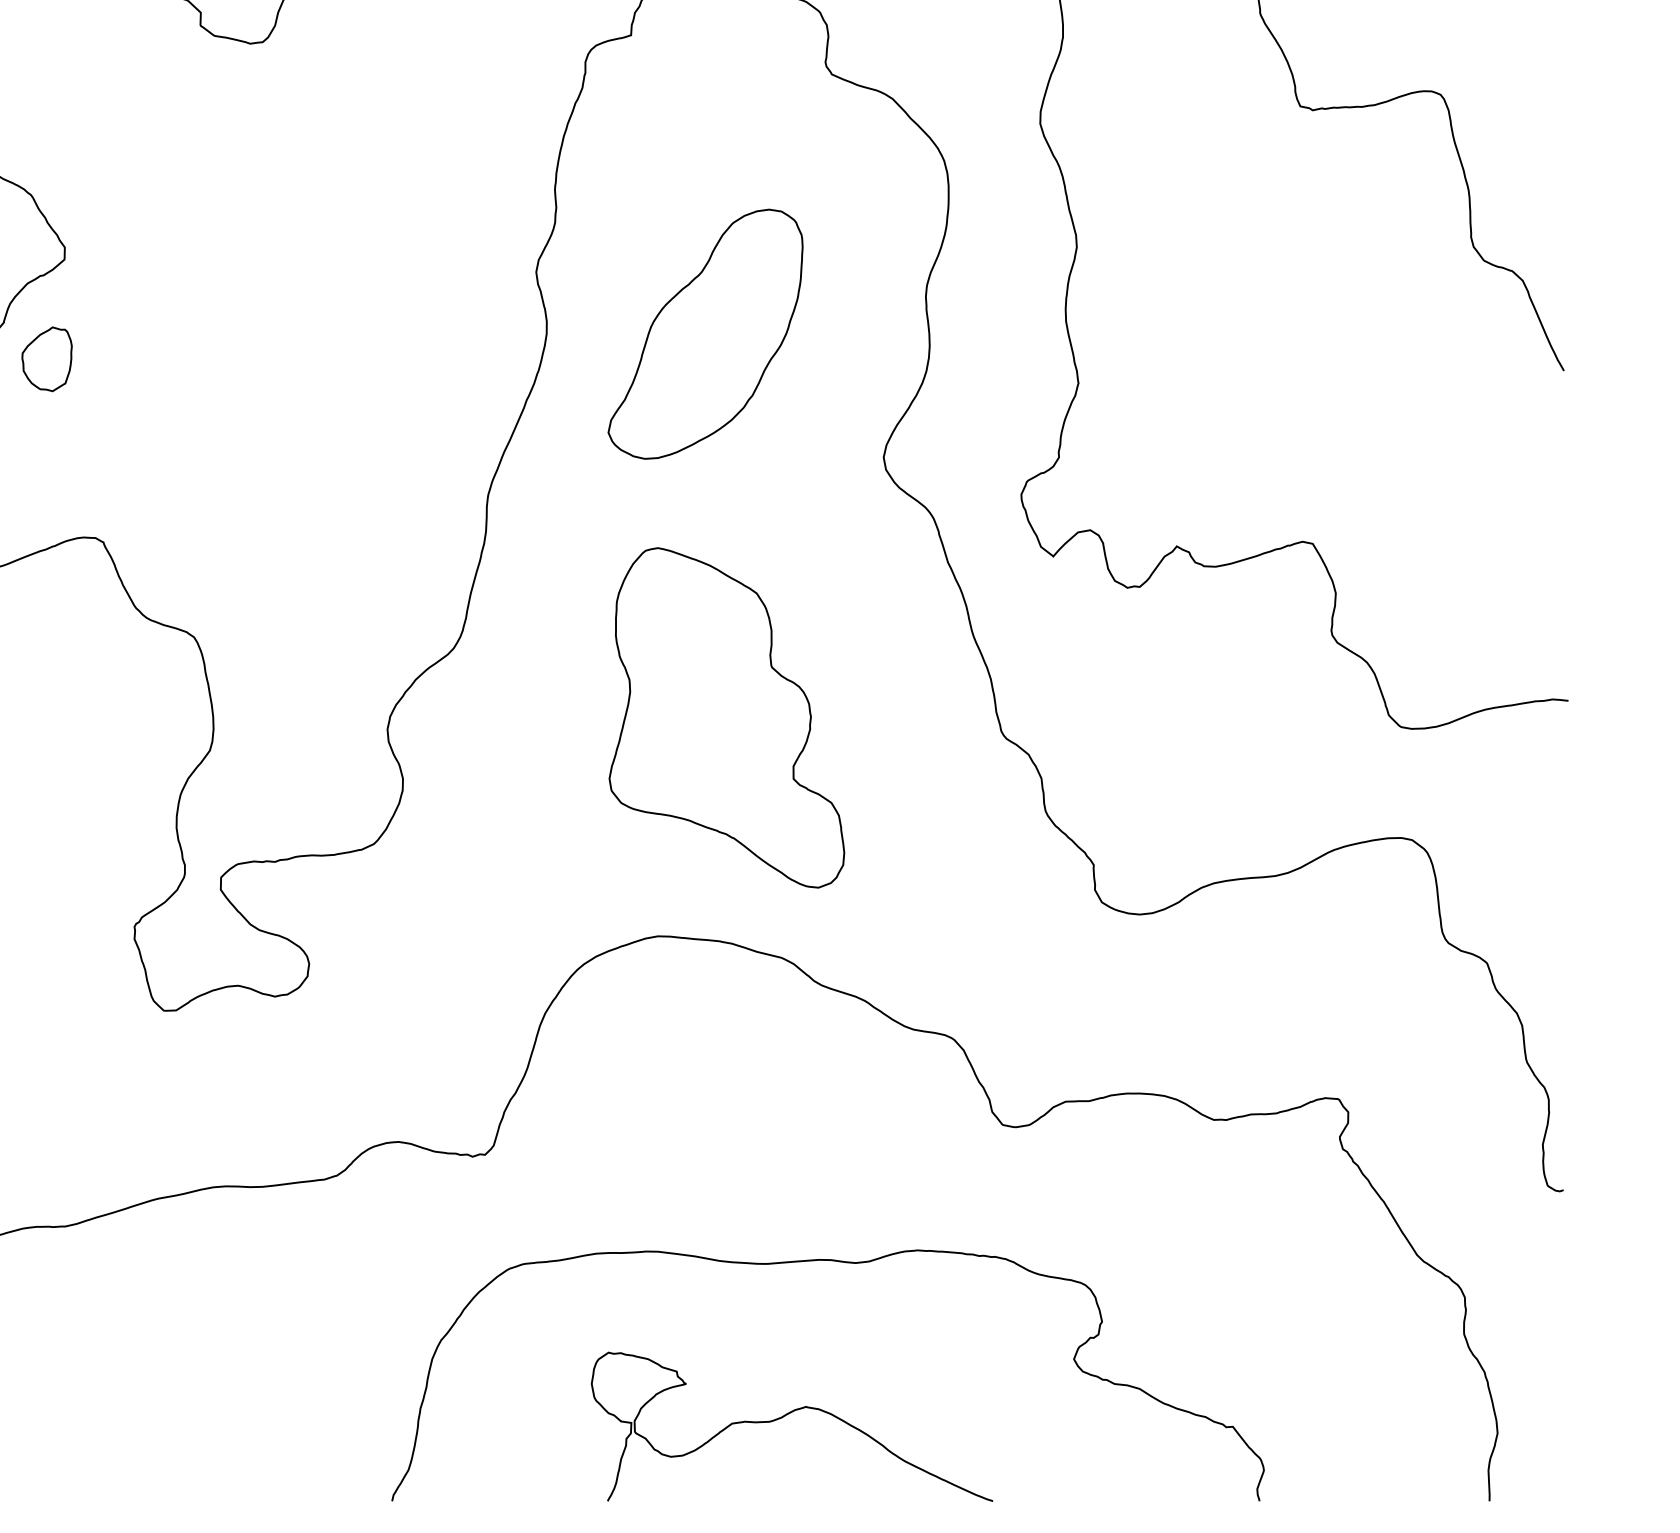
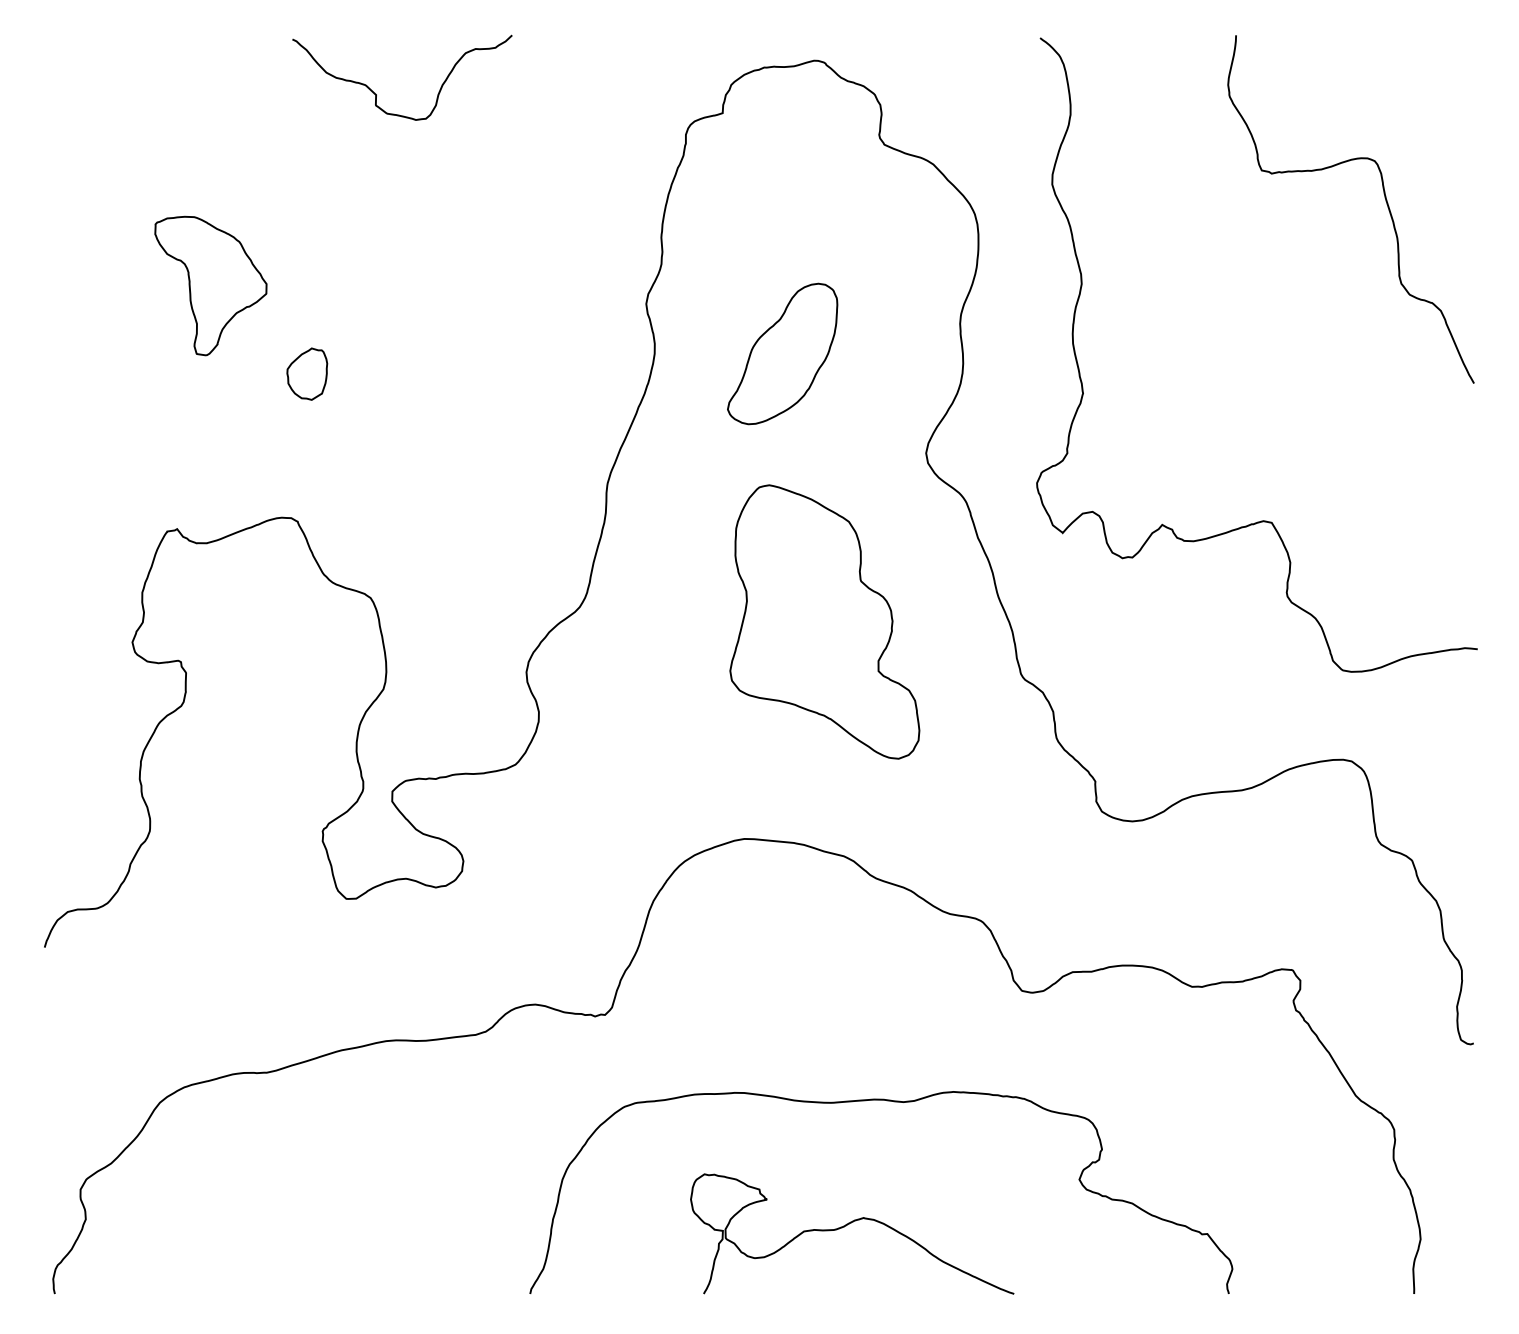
part: (705, 333) -> (782, 353), size x0.7
part: (47, 358) -> (307, 373), moved
part: (726, 717) -> (824, 621), moved

